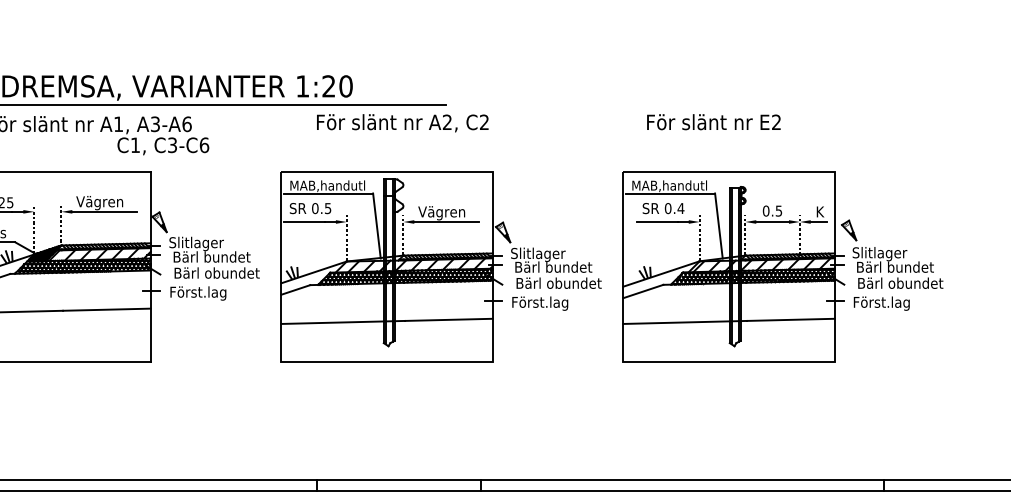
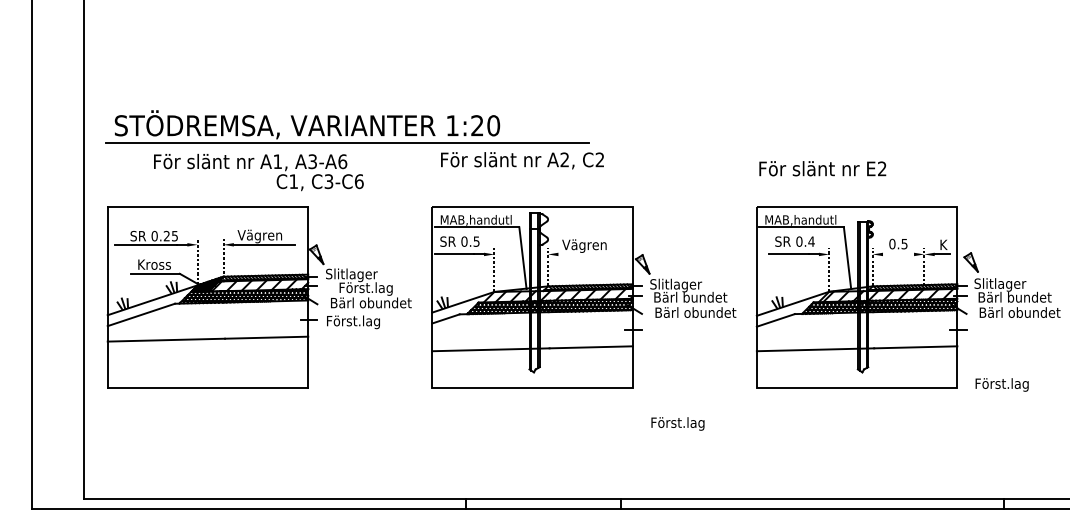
text: (713, 121) -> (822, 168), moved
text: (402, 123) -> (522, 160), moved
line: (445, 222) -> (588, 254), removed
line: (772, 222) -> (898, 254), removed
text: (212, 257) -> (366, 288), Bärl bundet -> Först.lag
text: (539, 303) -> (677, 423), moved
text: (881, 303) -> (1001, 384), moved

